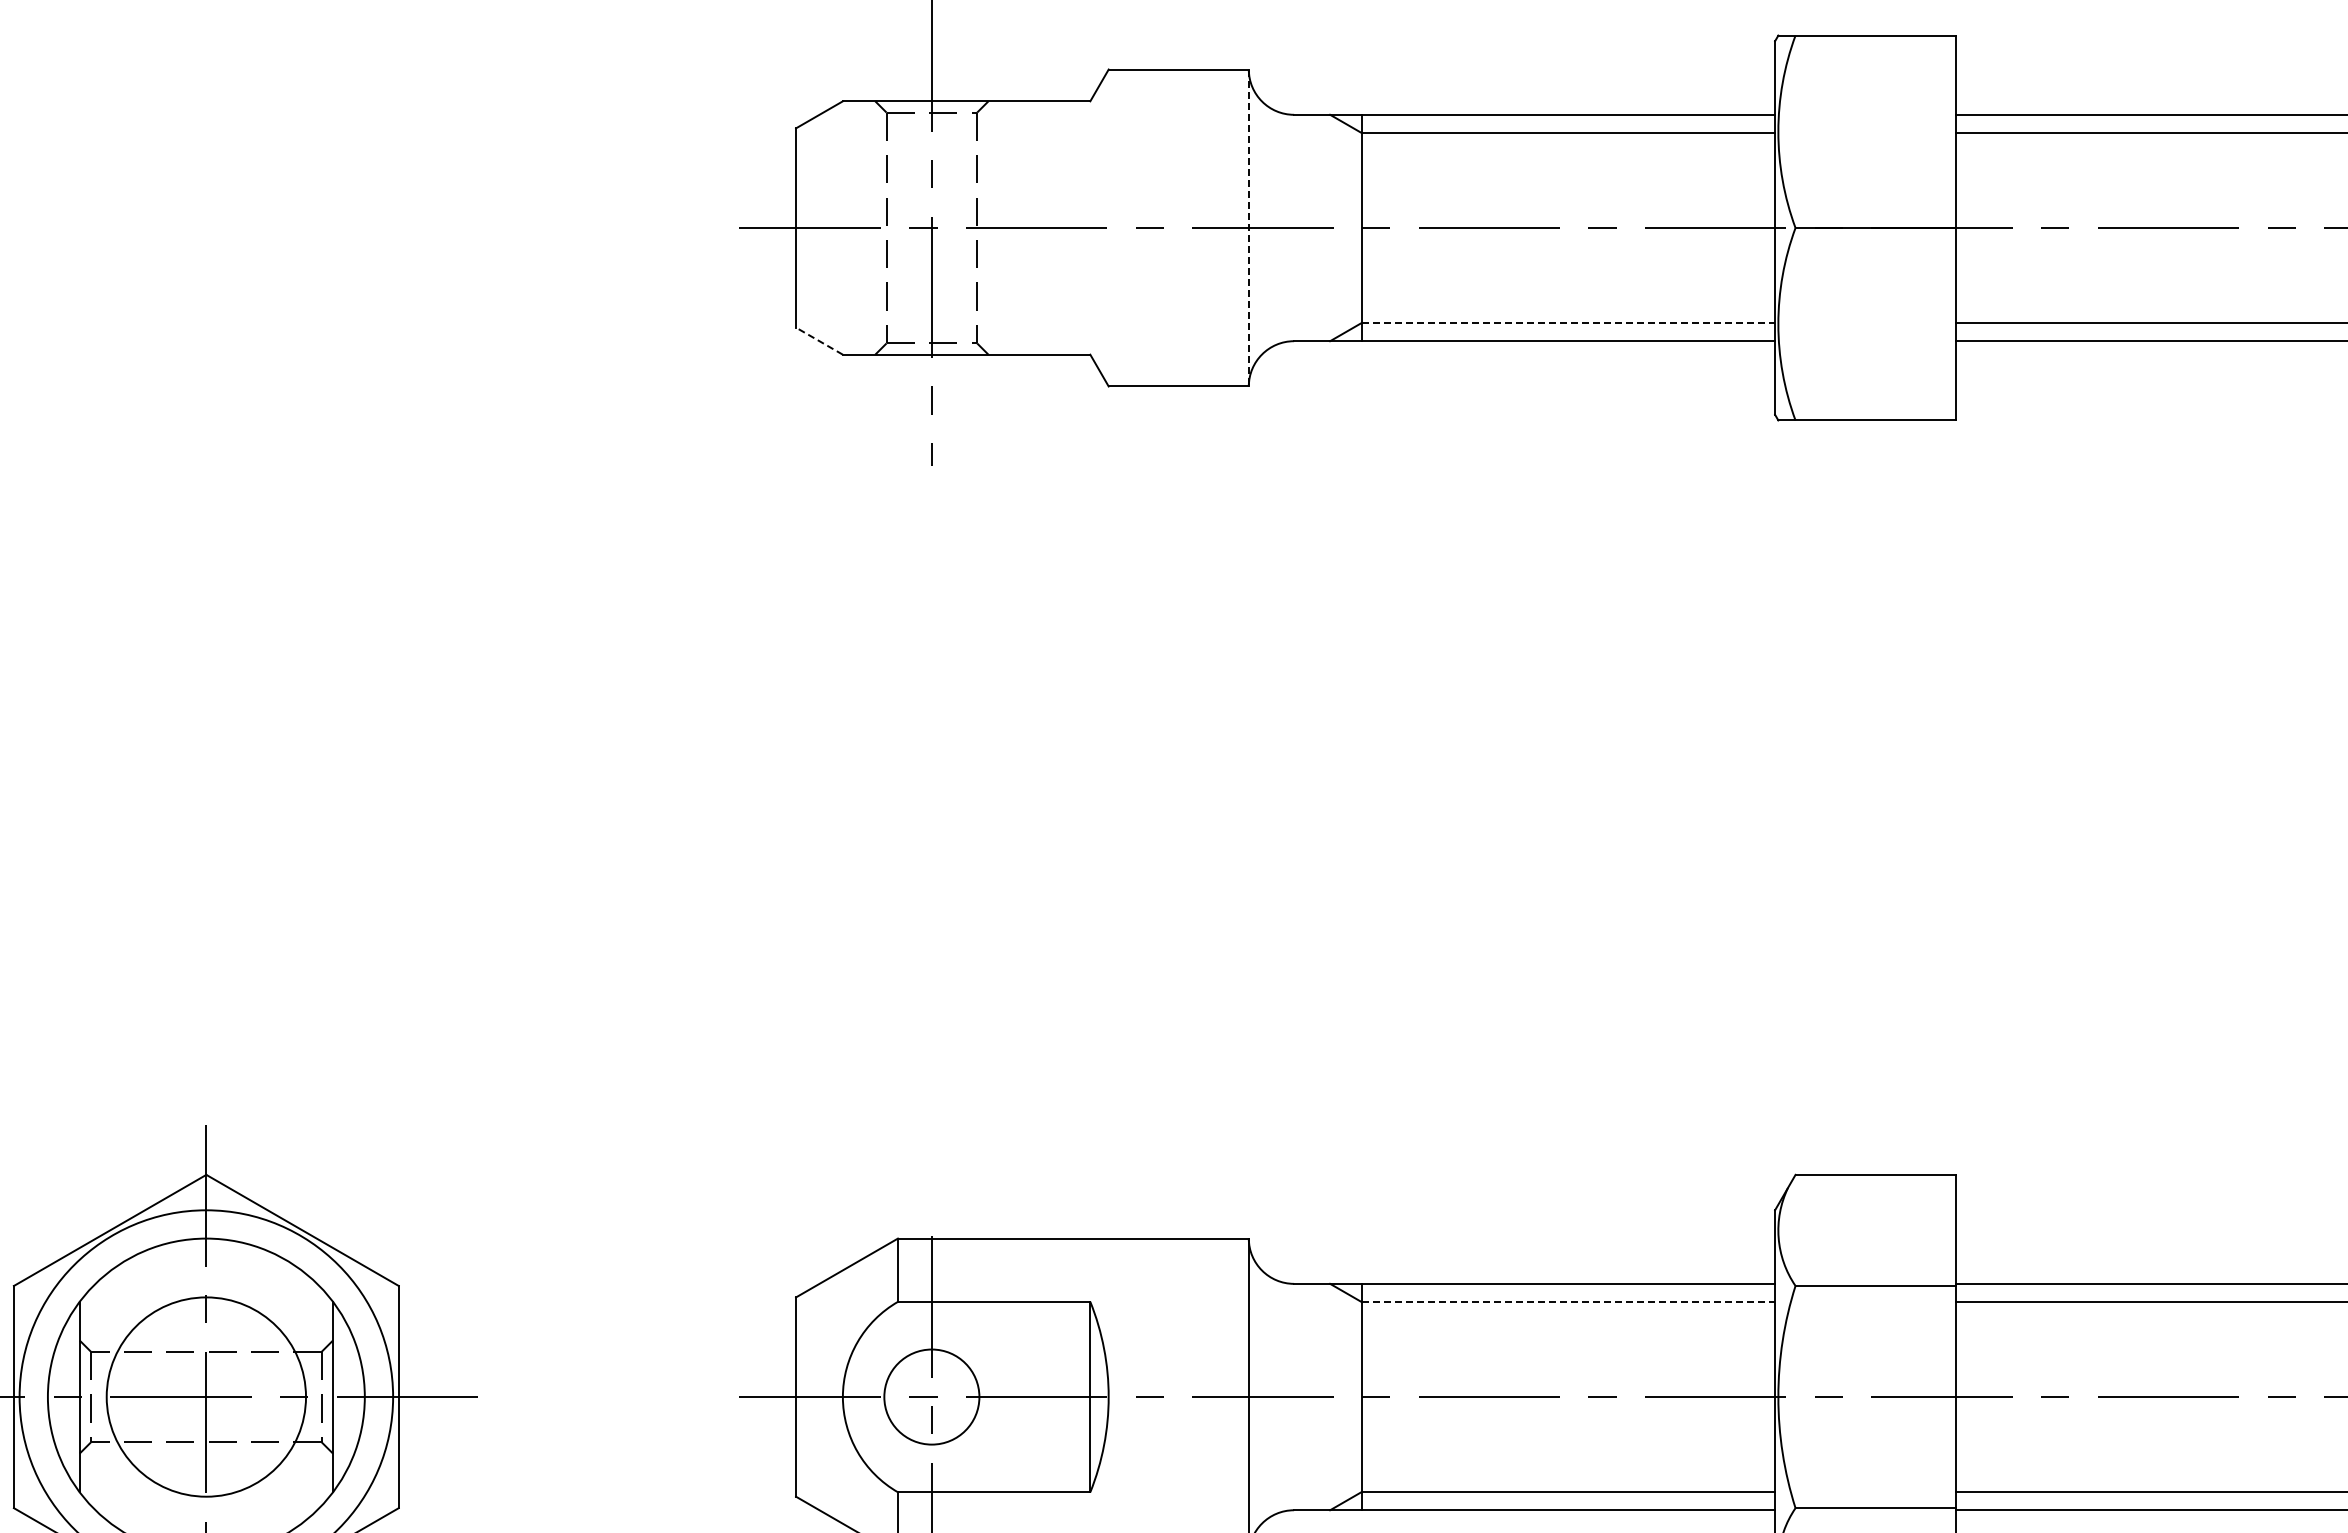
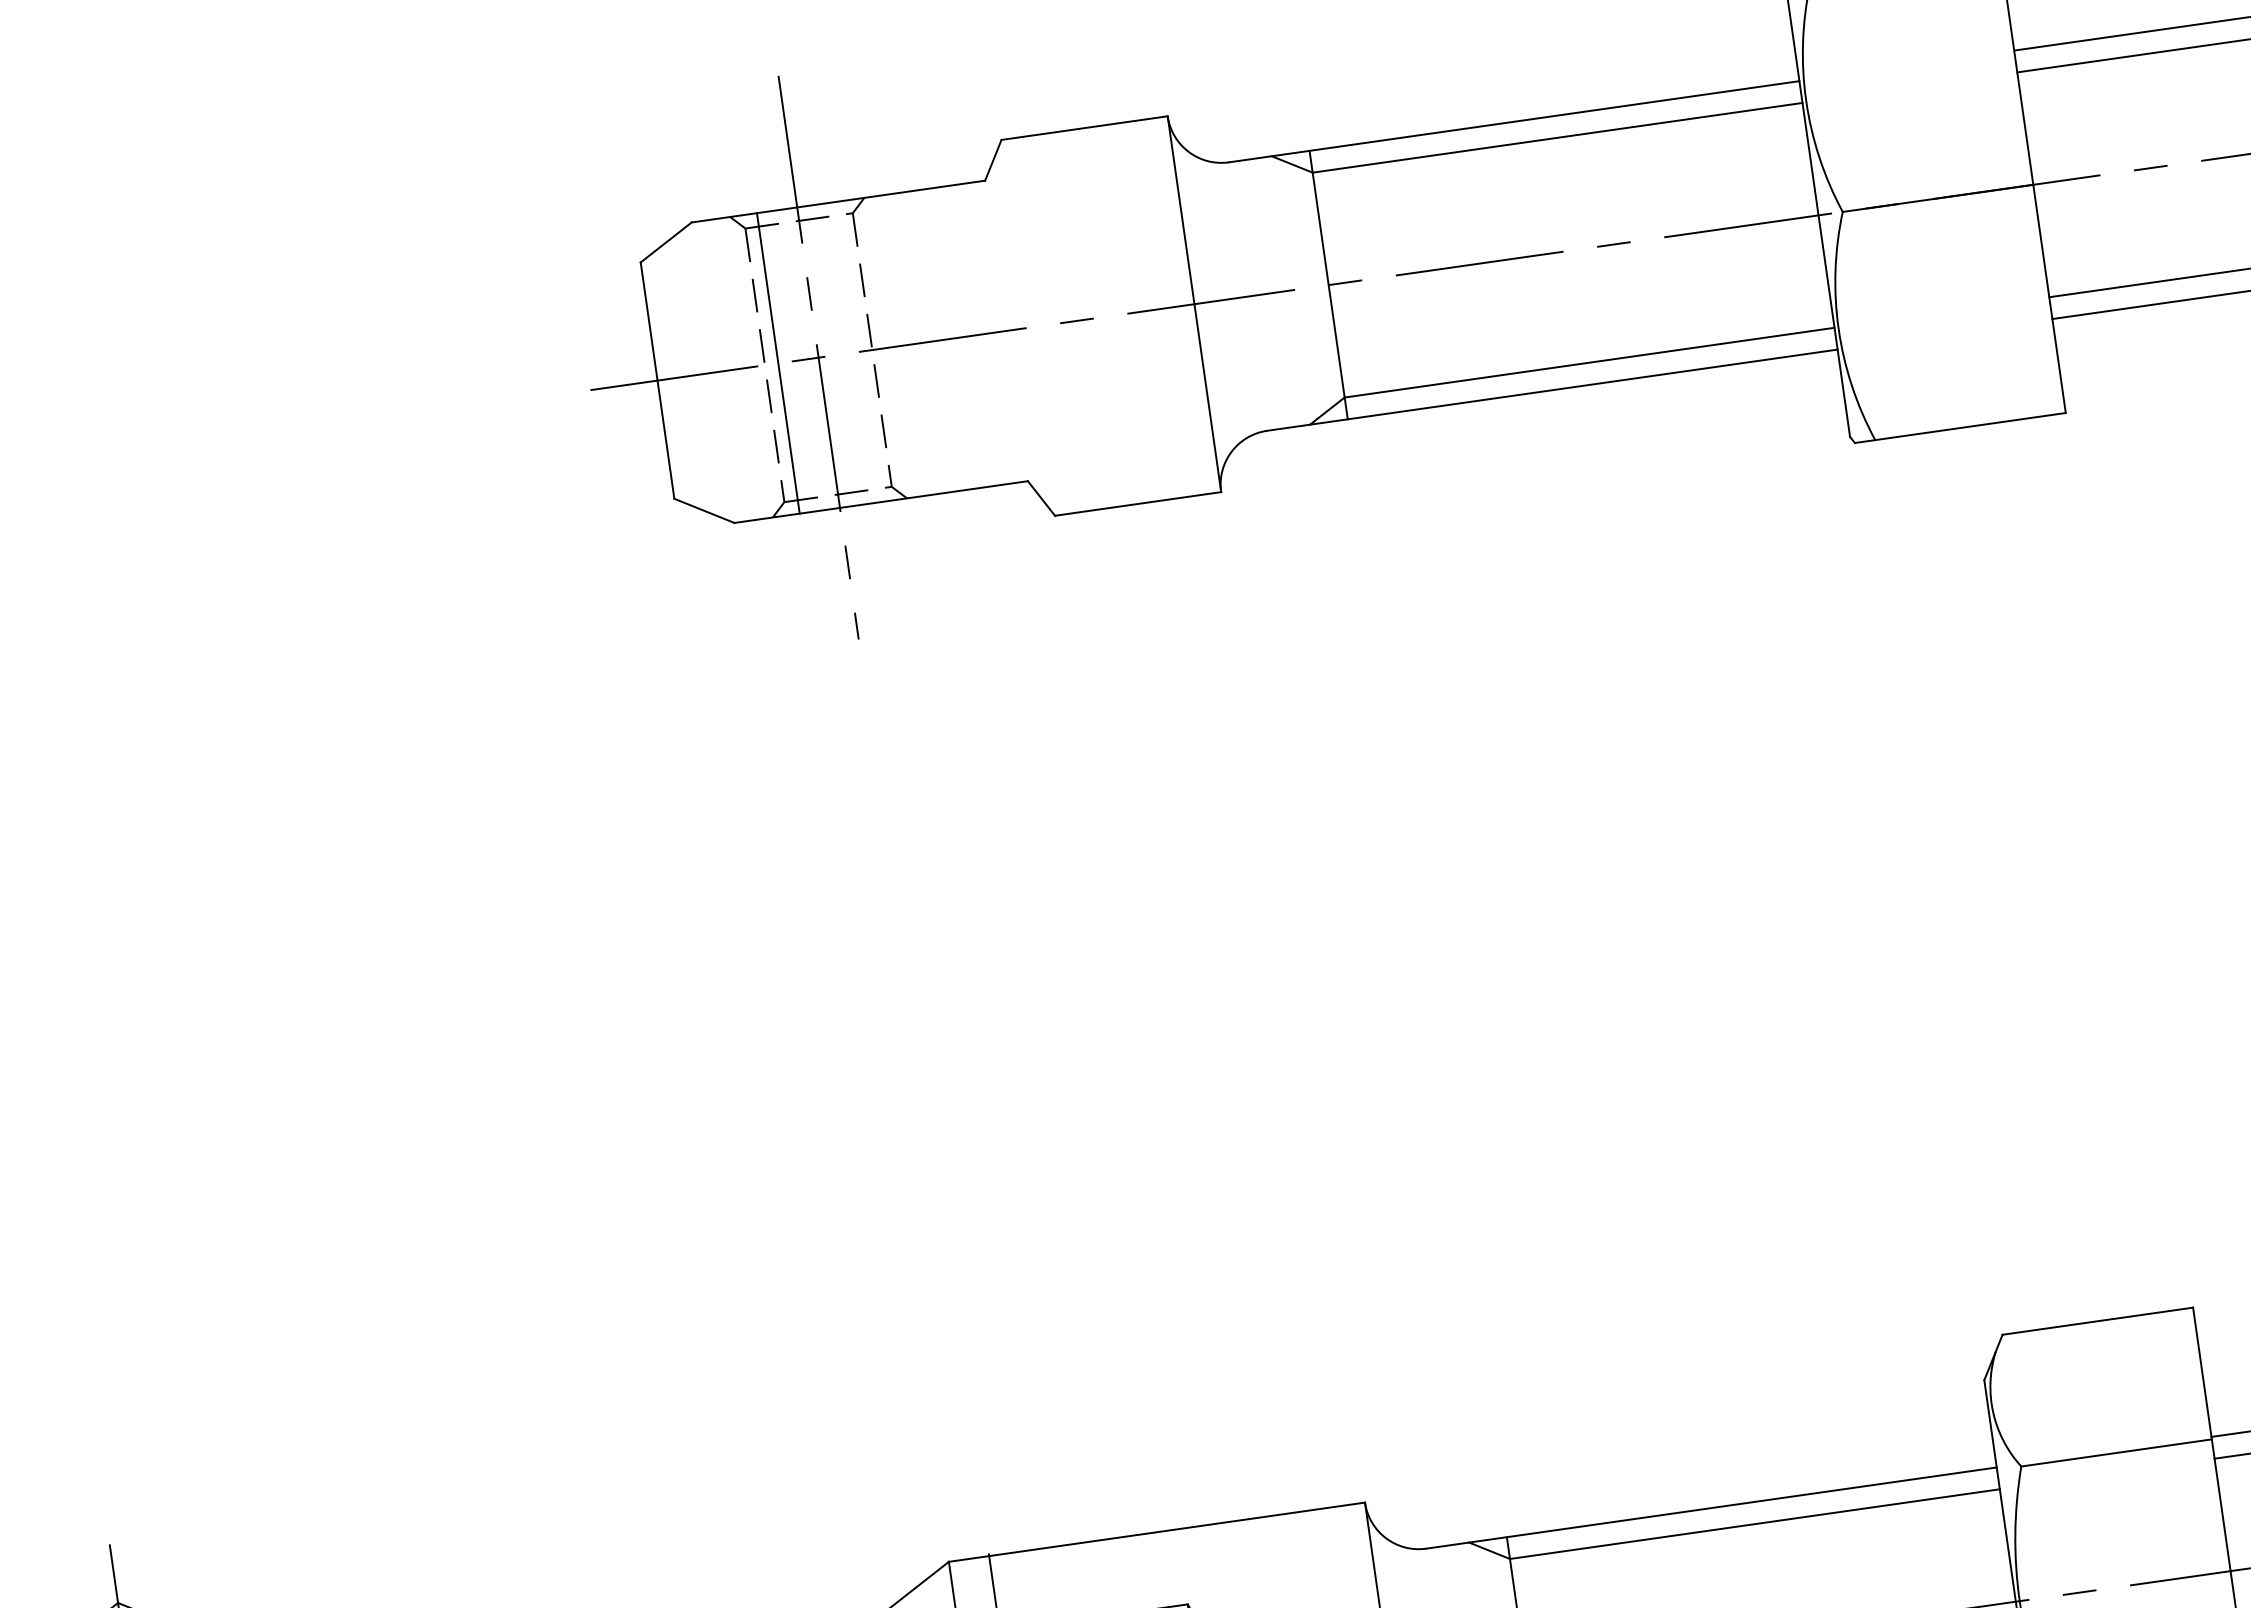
line: (897, 227) -> (777, 362), added
line: (1248, 228) -> (1194, 304), dashed -> solid
line: (1568, 322) -> (1589, 362), dashed -> solid
line: (819, 340) -> (704, 510), dashed -> solid
line: (1568, 1302) -> (1754, 1524), dashed -> solid

